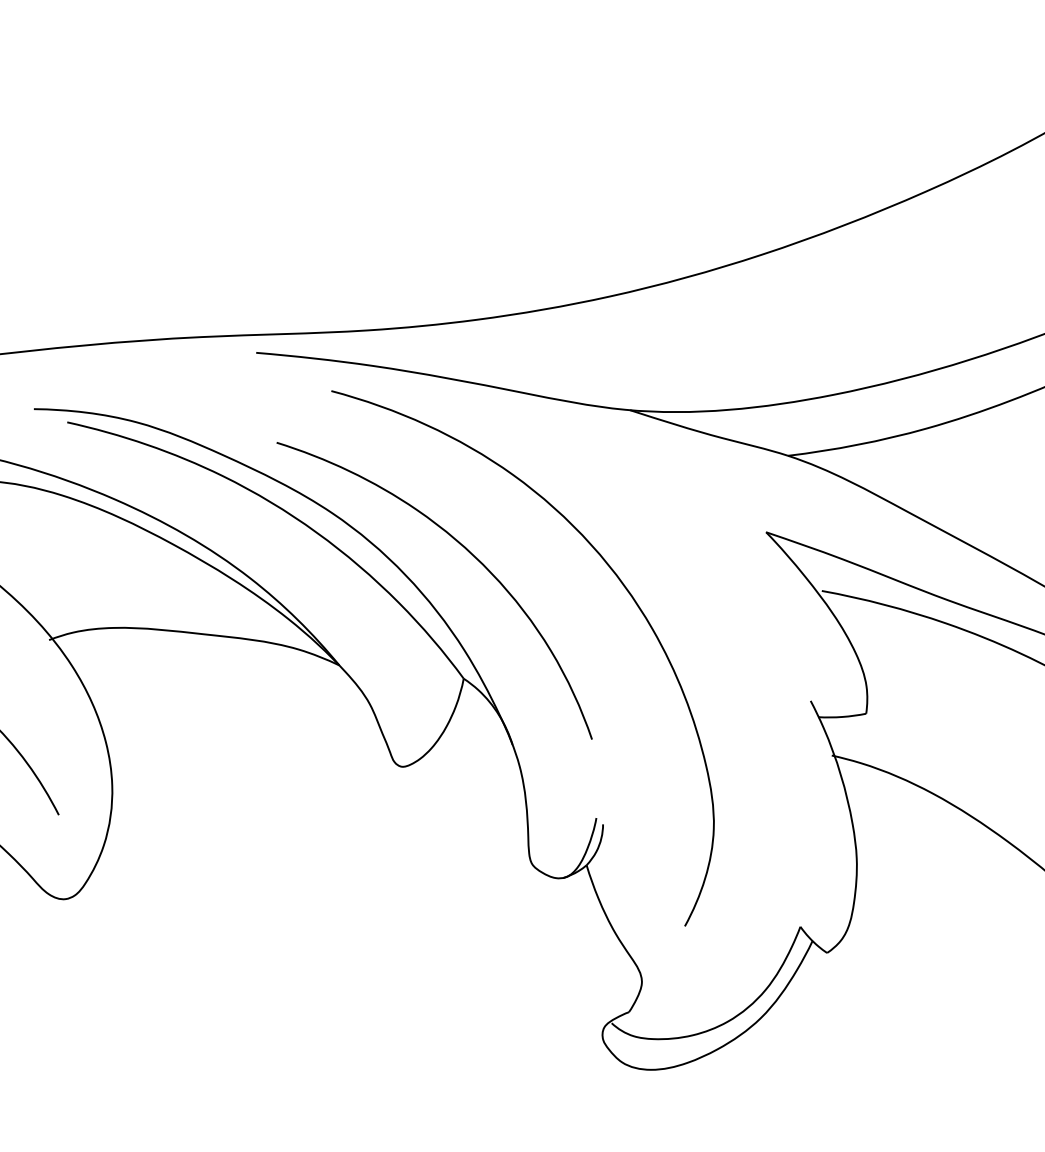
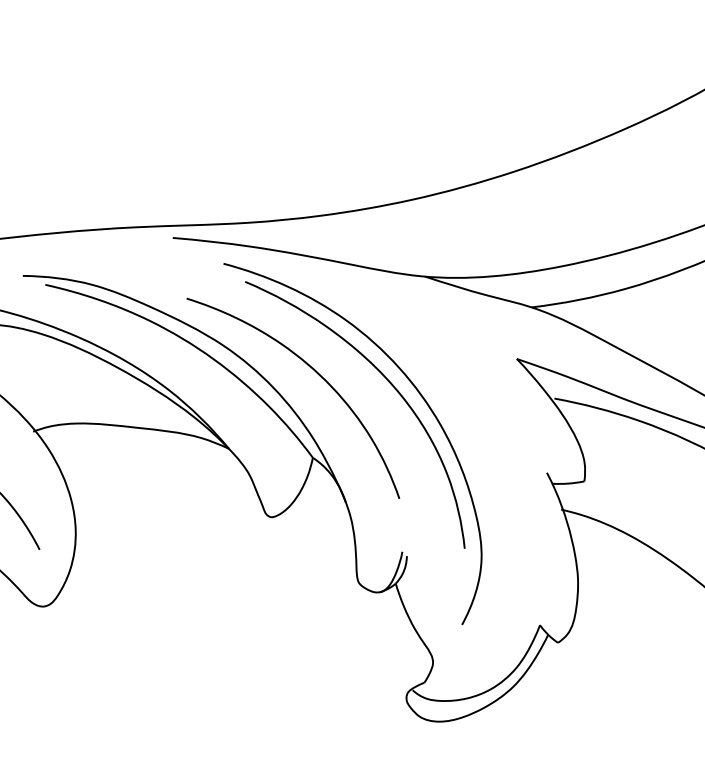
curve: (574, 565) -> (387, 381), added

